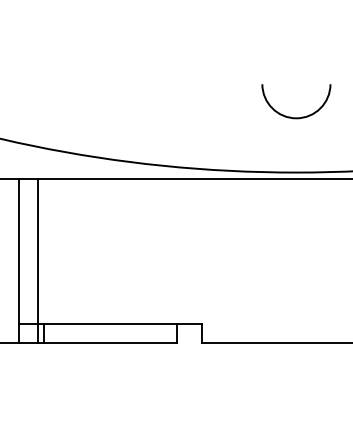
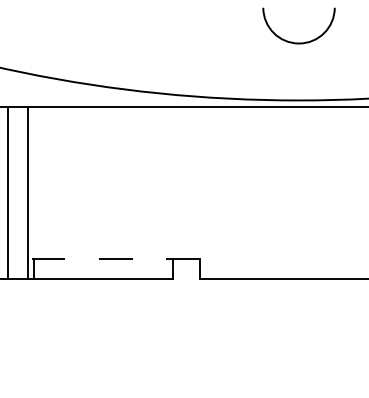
line: (109, 323) -> (102, 258), solid -> dashed

